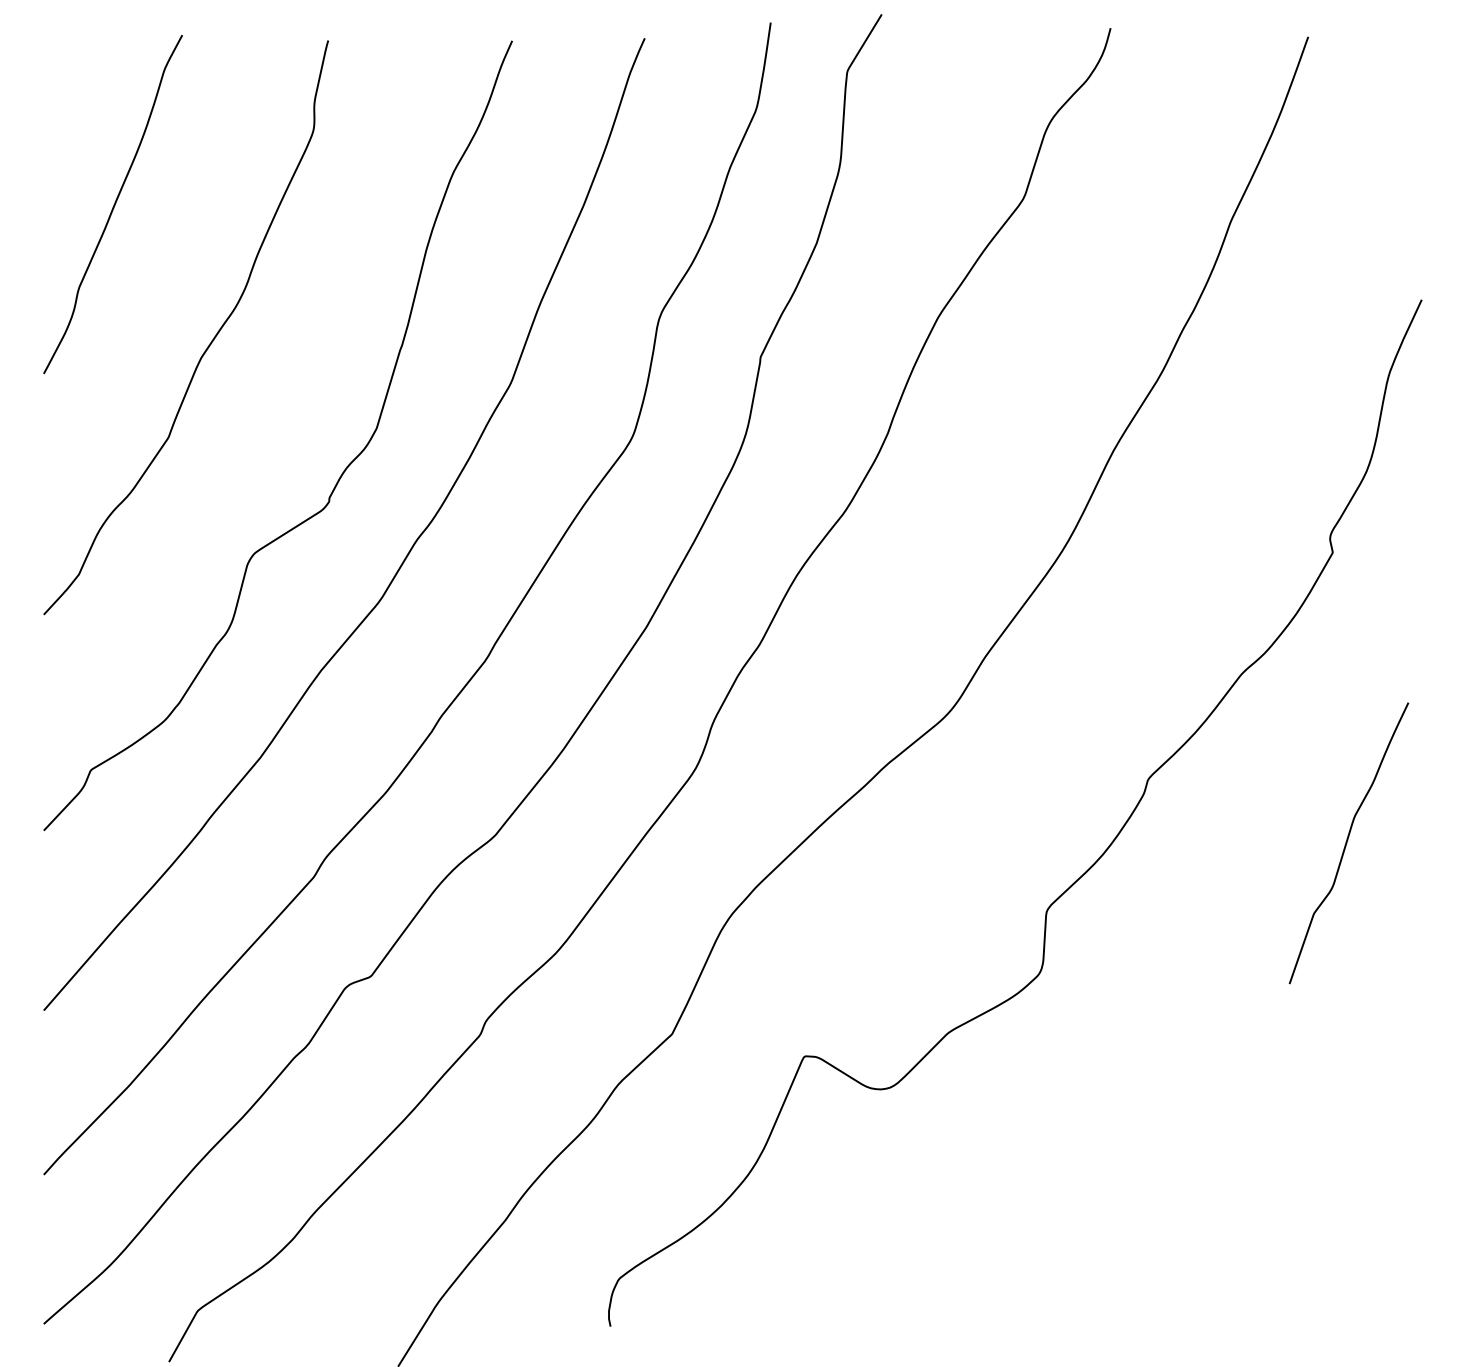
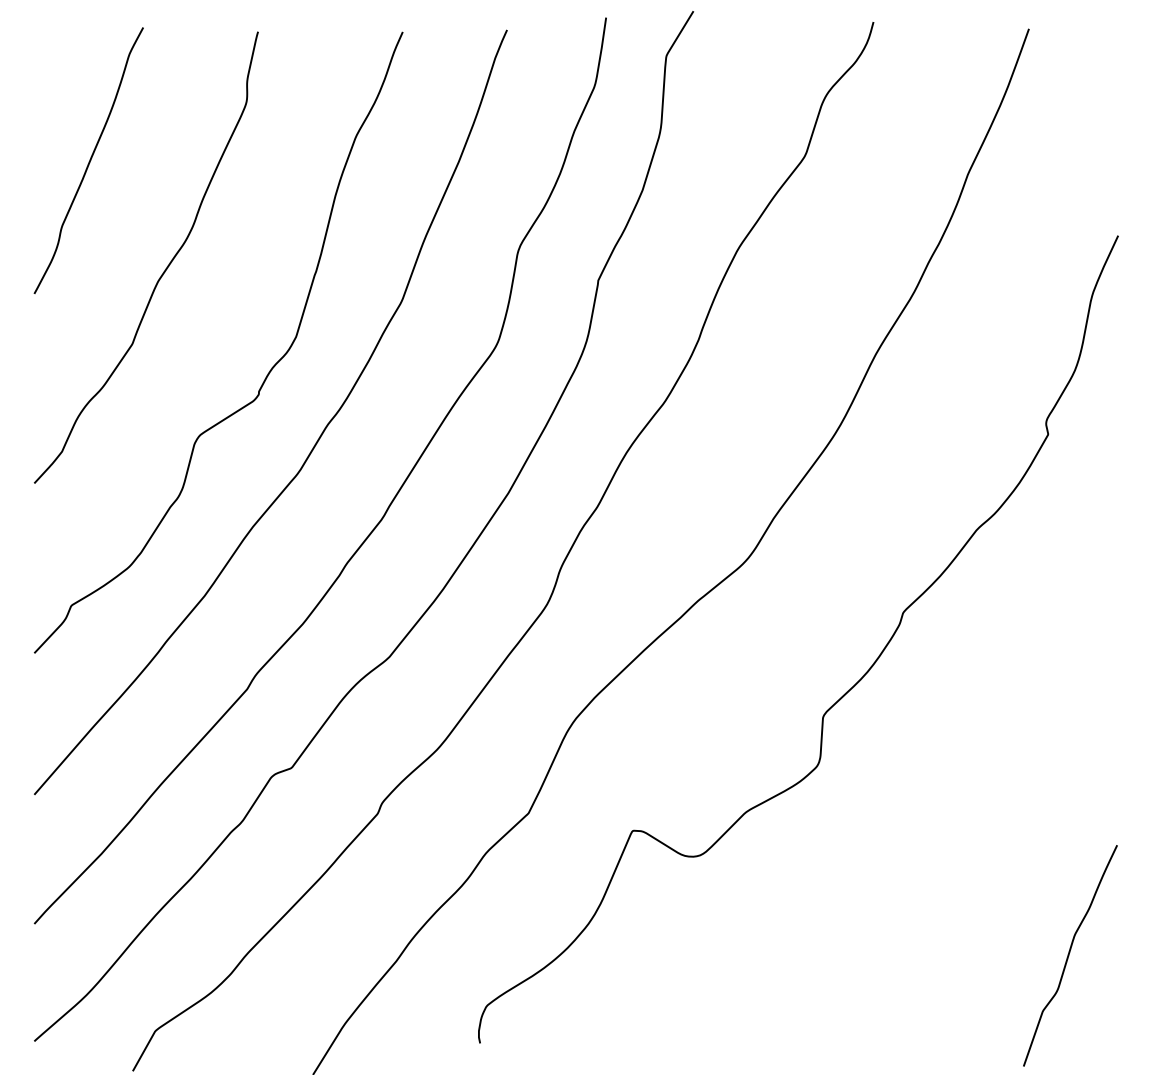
curve: (1347, 843) -> (1069, 955), moved

